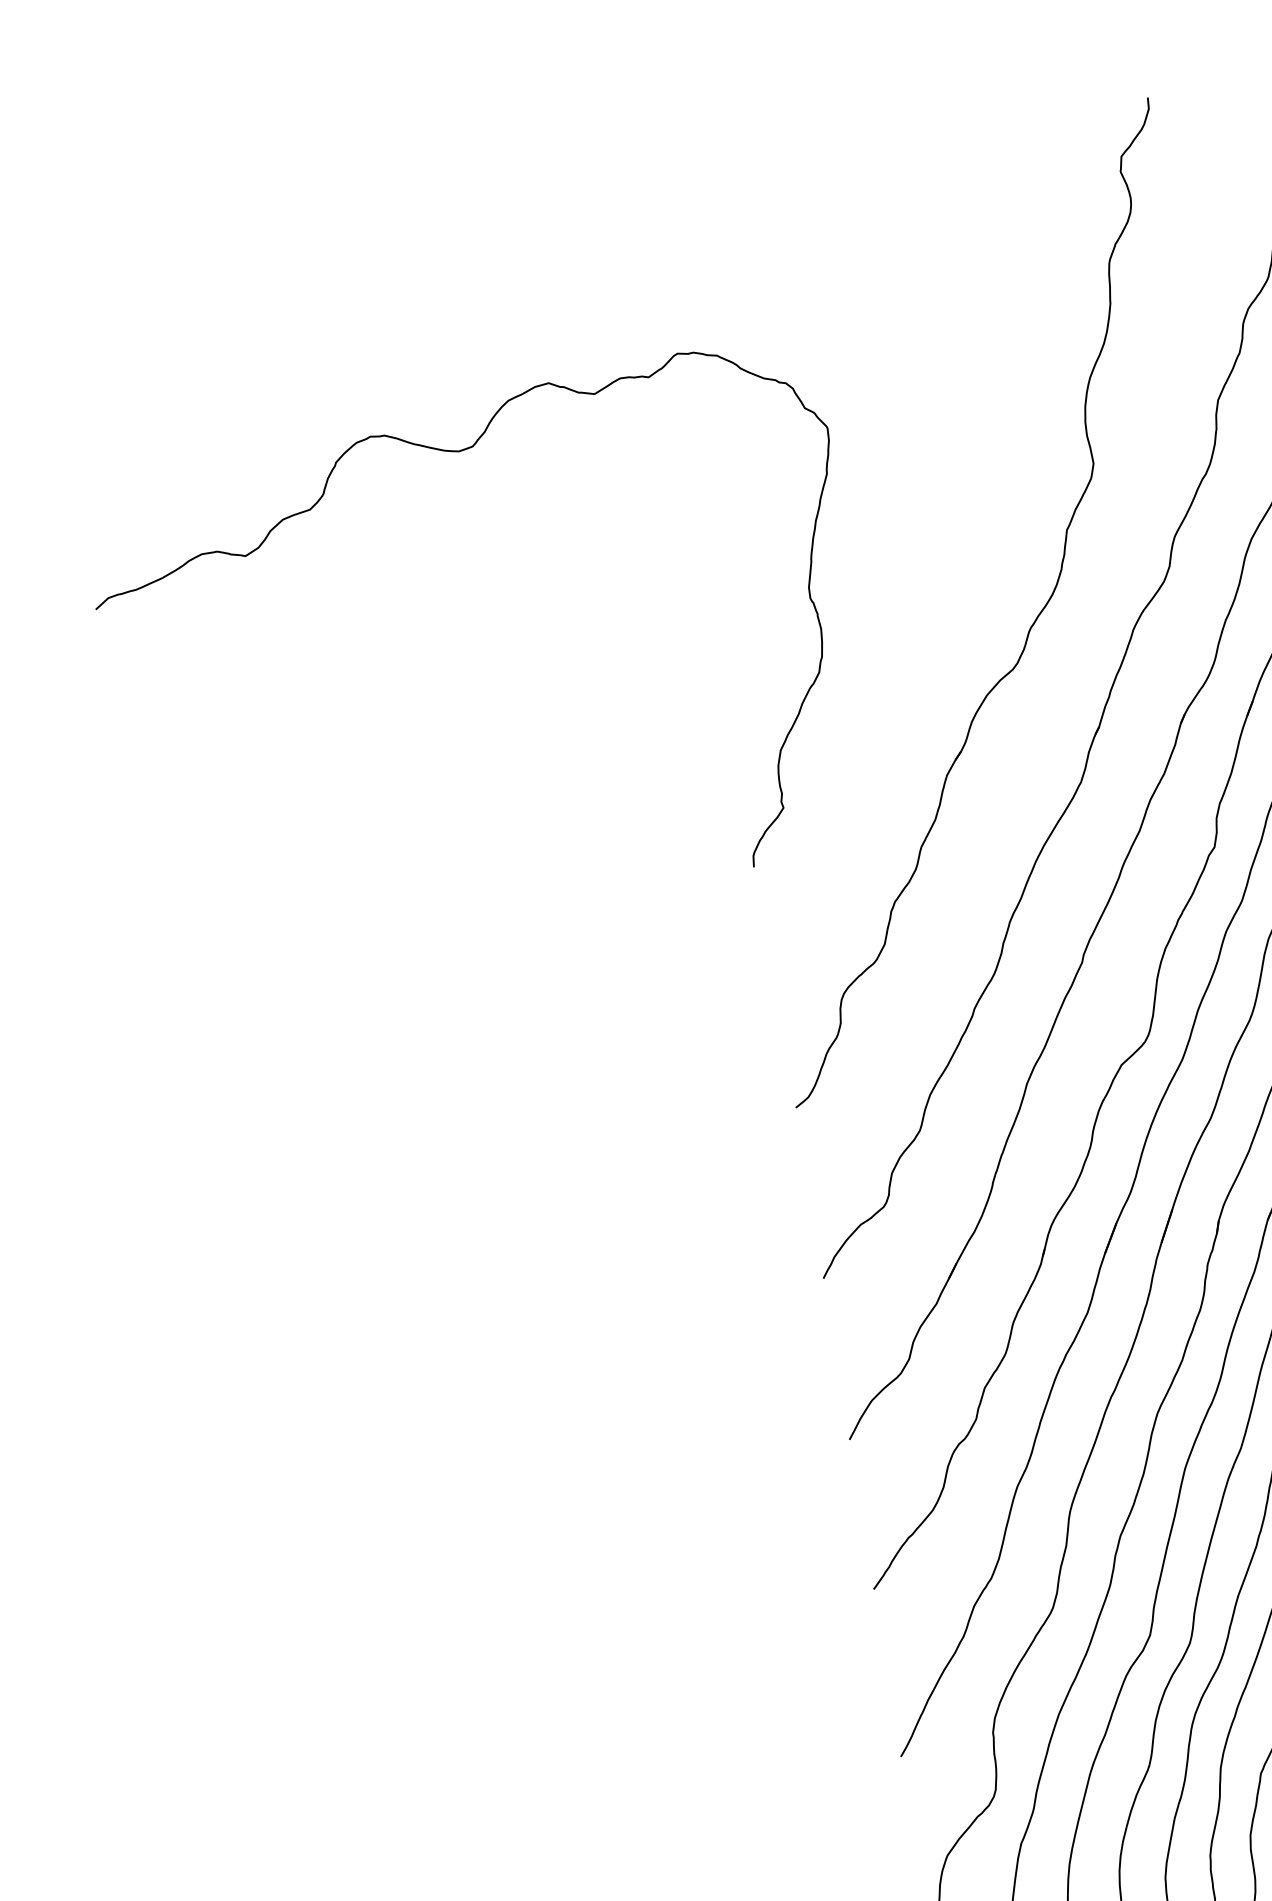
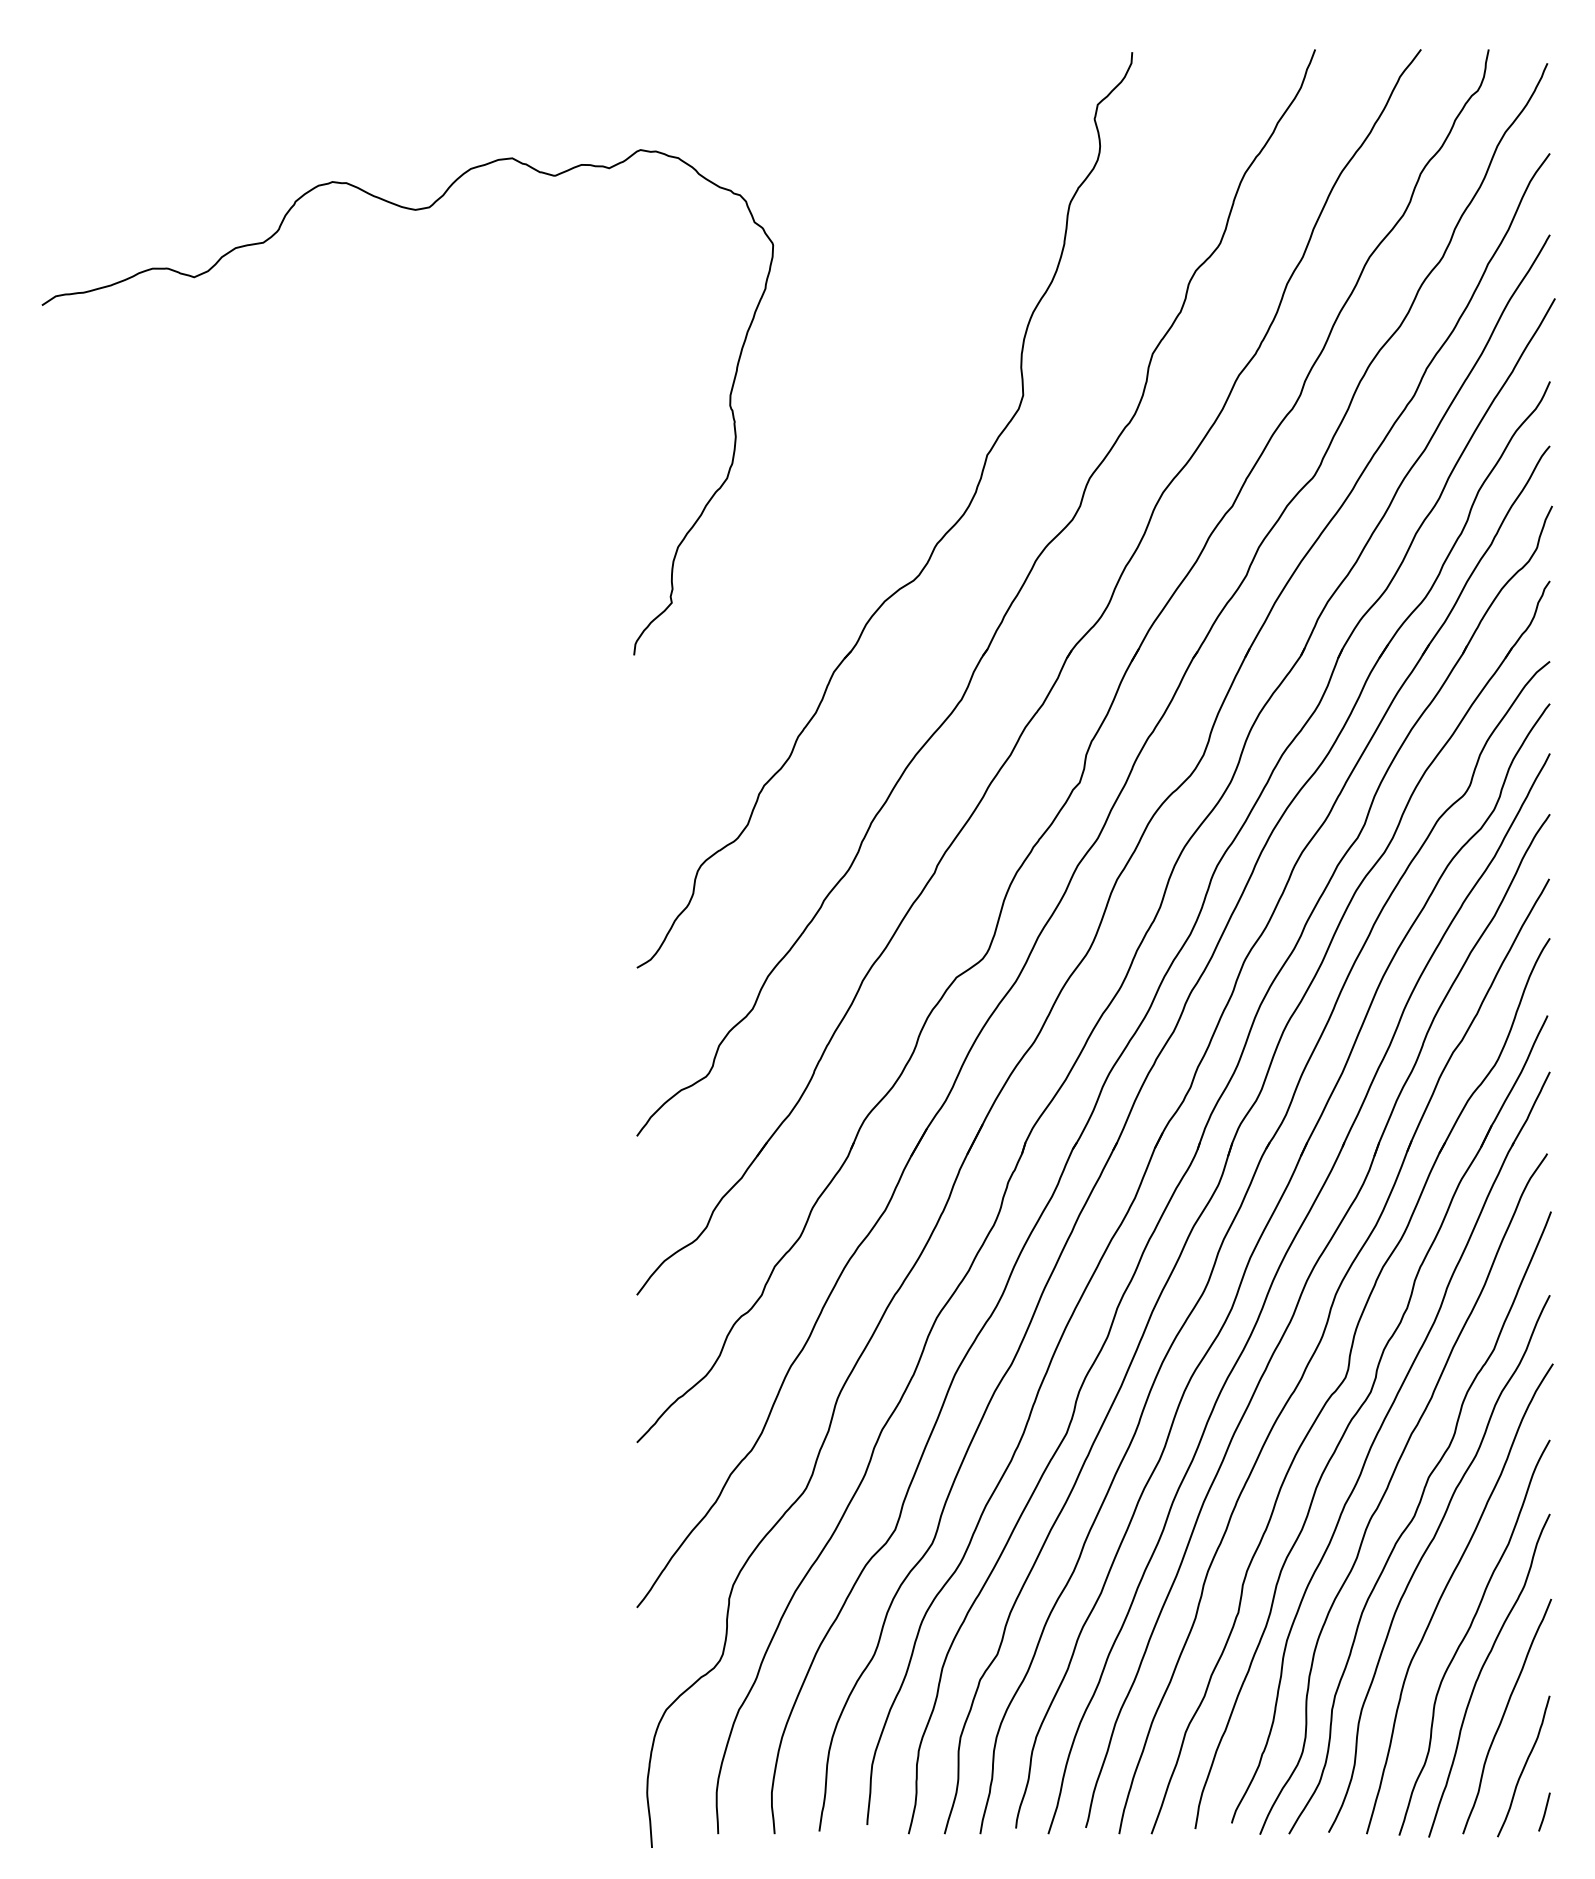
curve: (455, 452) -> (411, 210), moved

